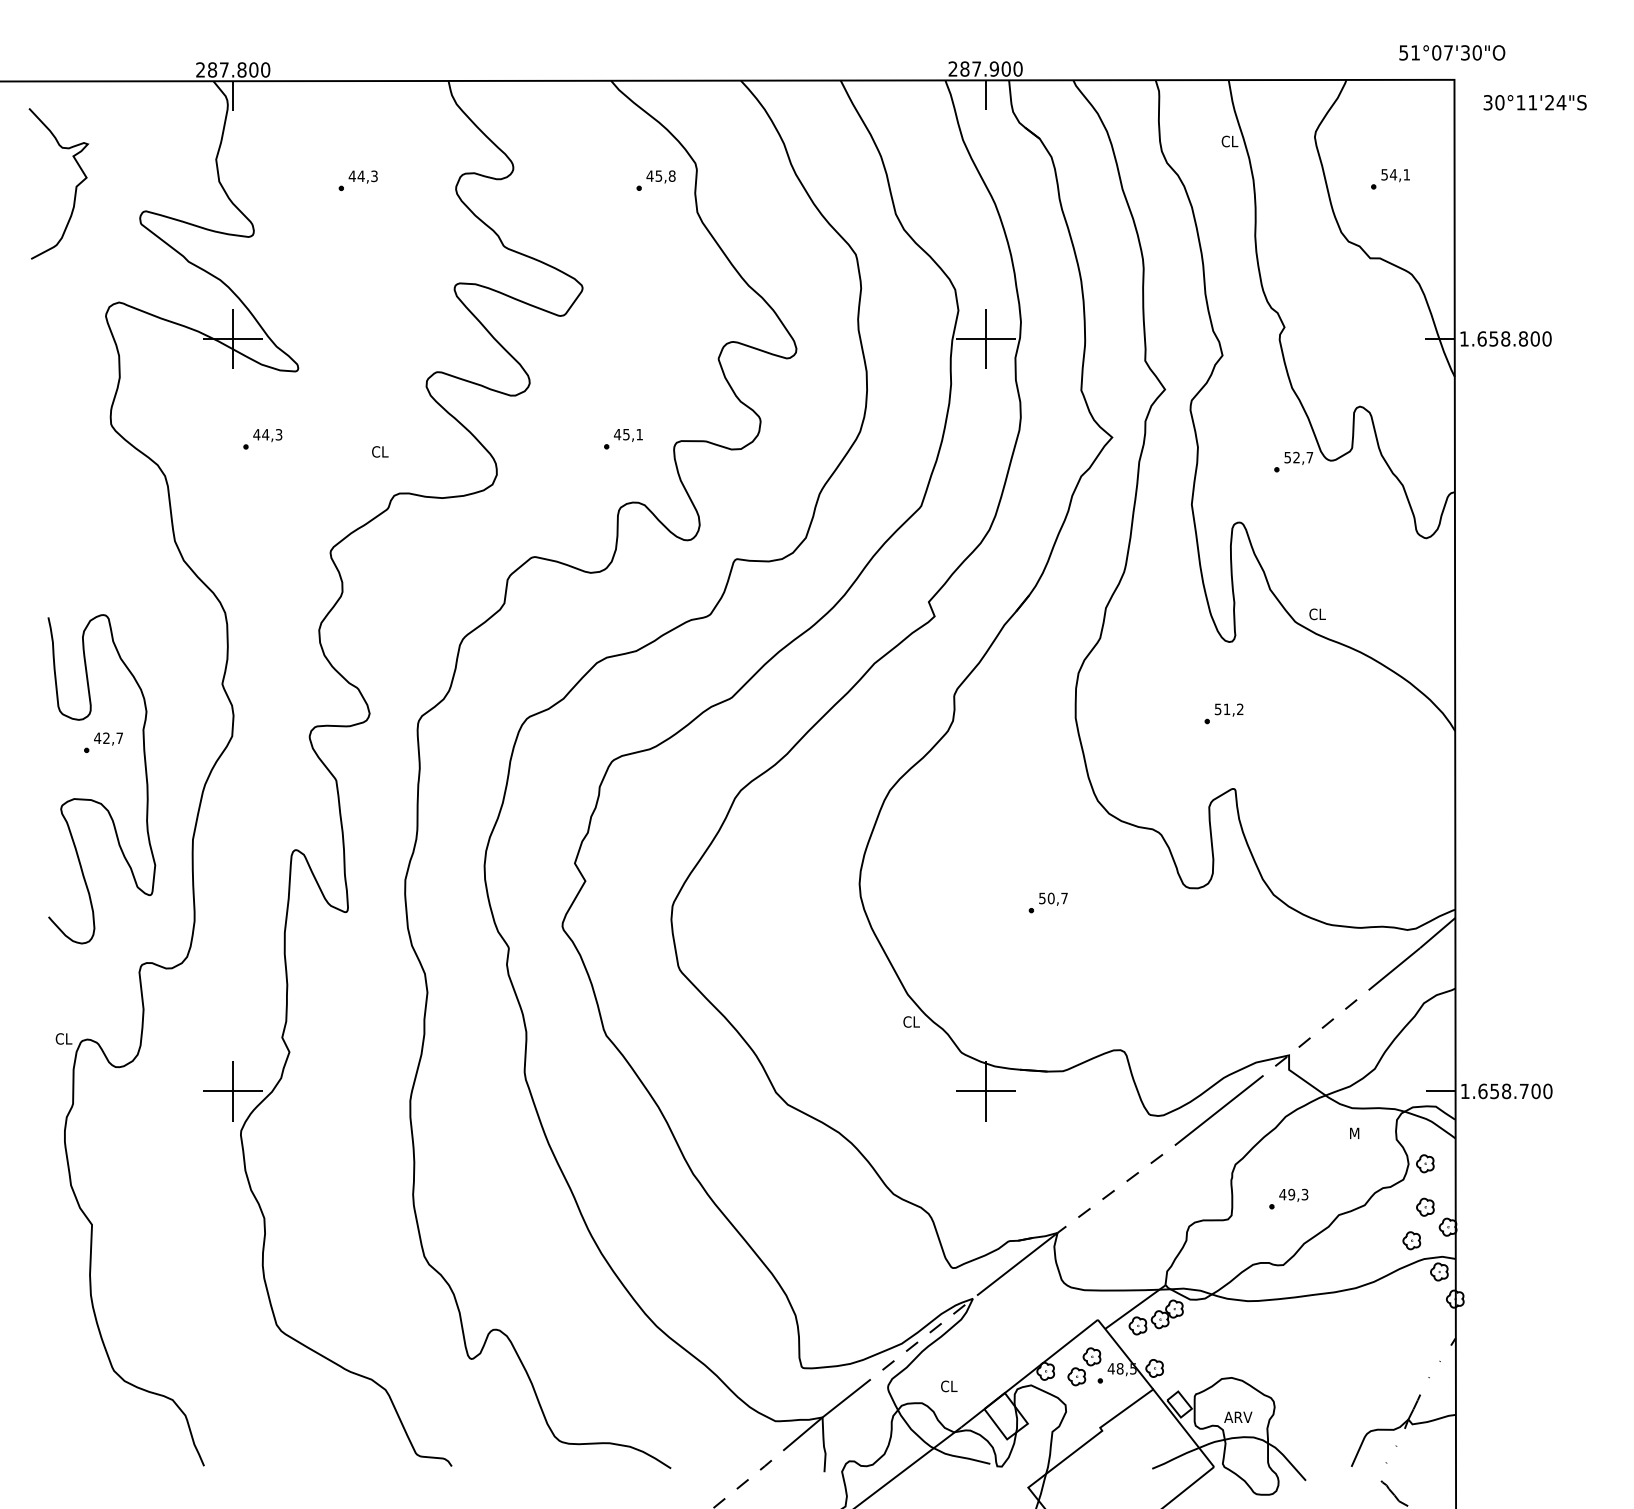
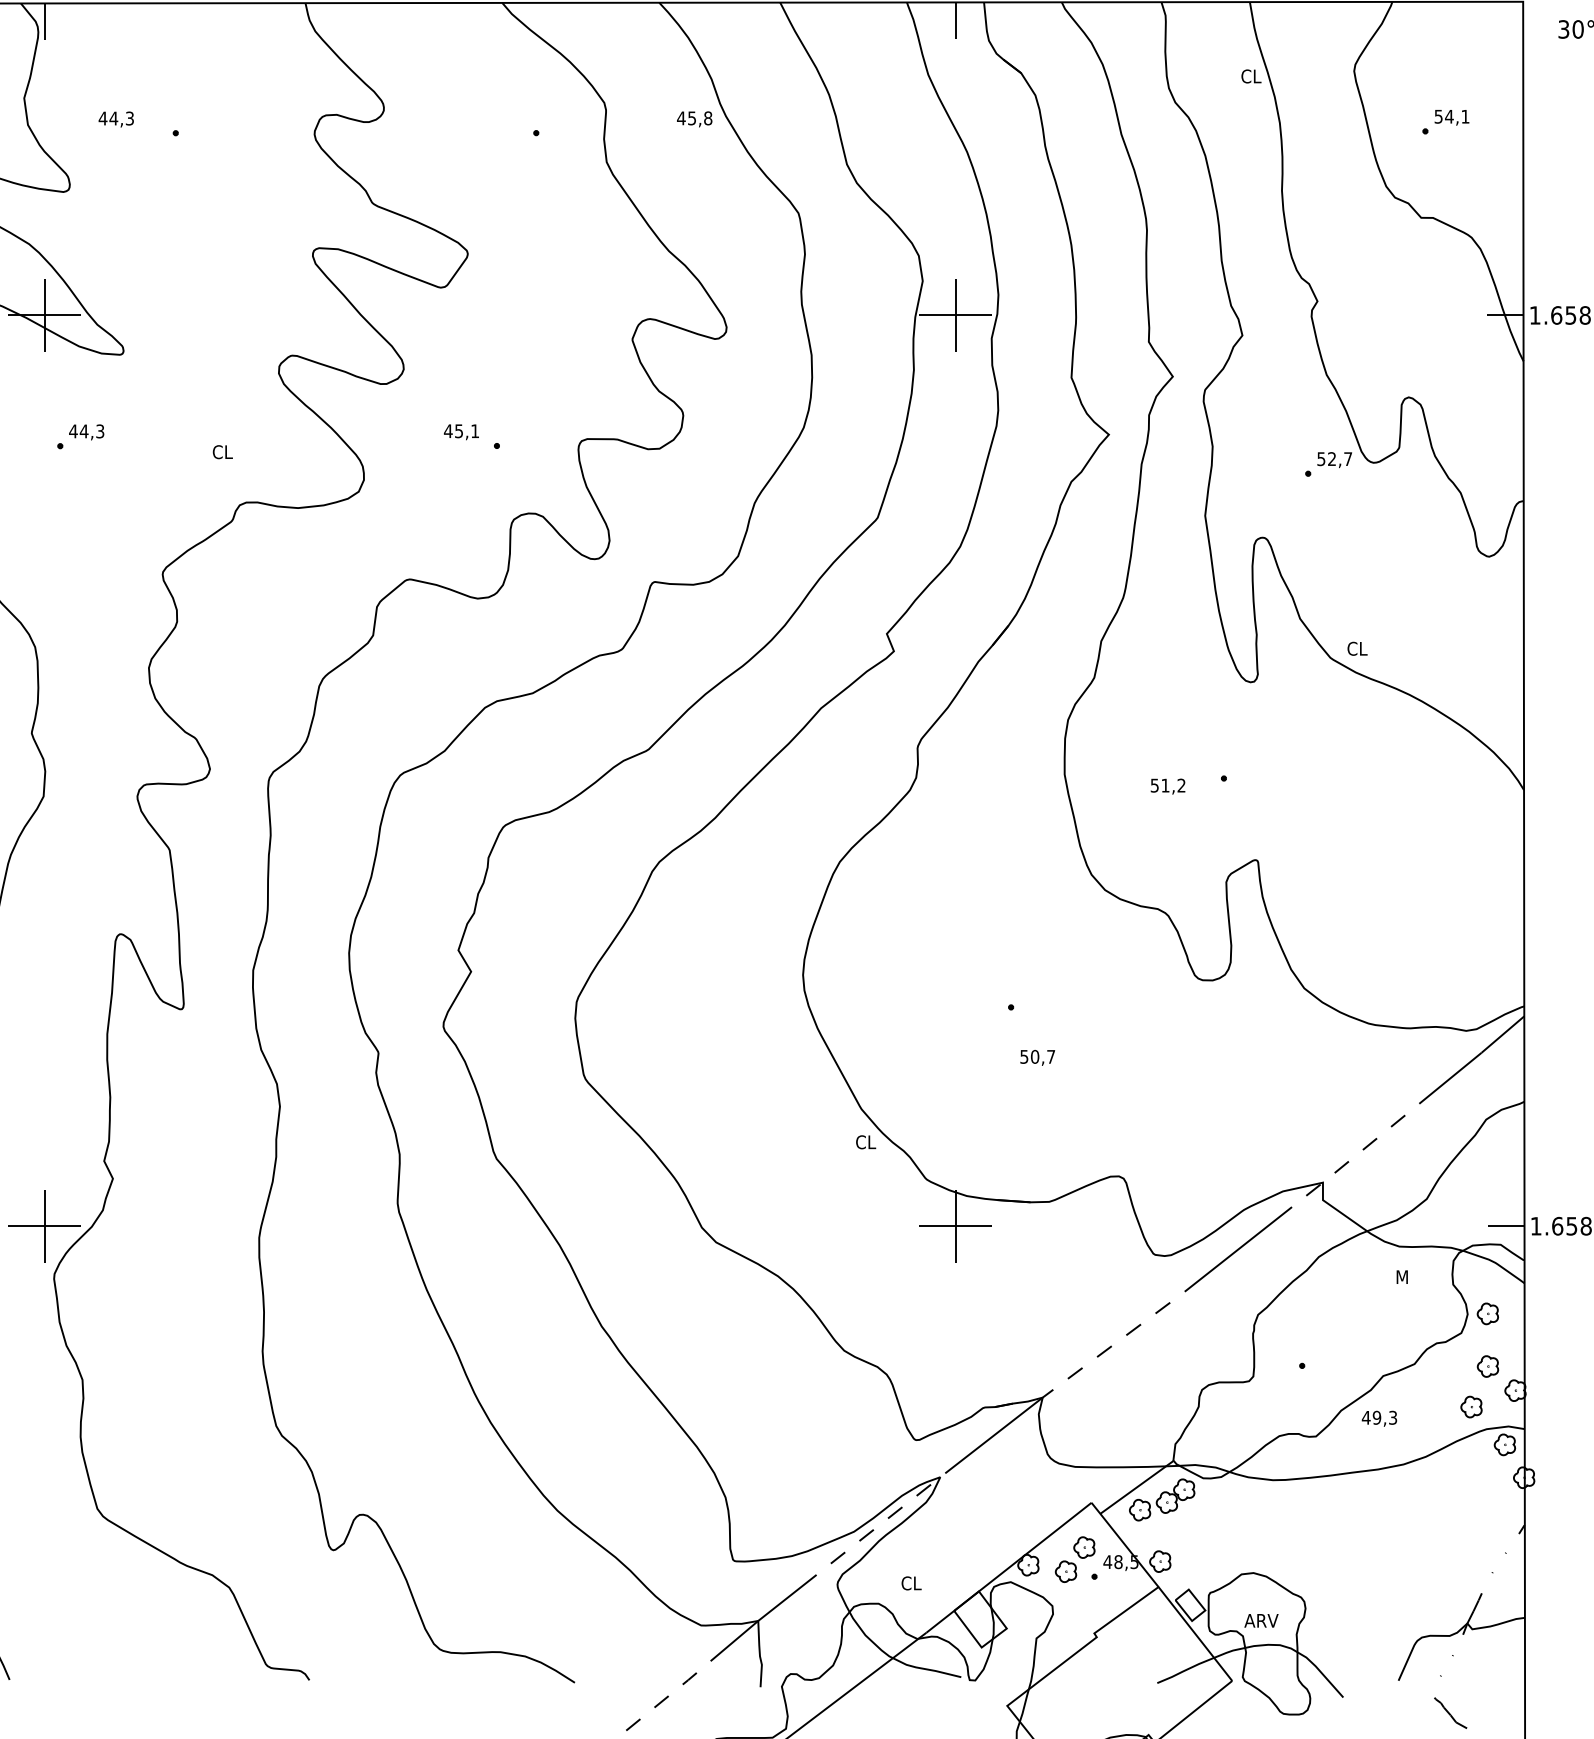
text: (362, 176) -> (115, 118), moved
text: (660, 176) -> (694, 118), moved
text: (628, 435) -> (461, 432), moved
text: (1229, 709) -> (1168, 785), moved
text: (1053, 898) -> (1037, 1056), moved
text: (1293, 1194) -> (1379, 1417), moved

